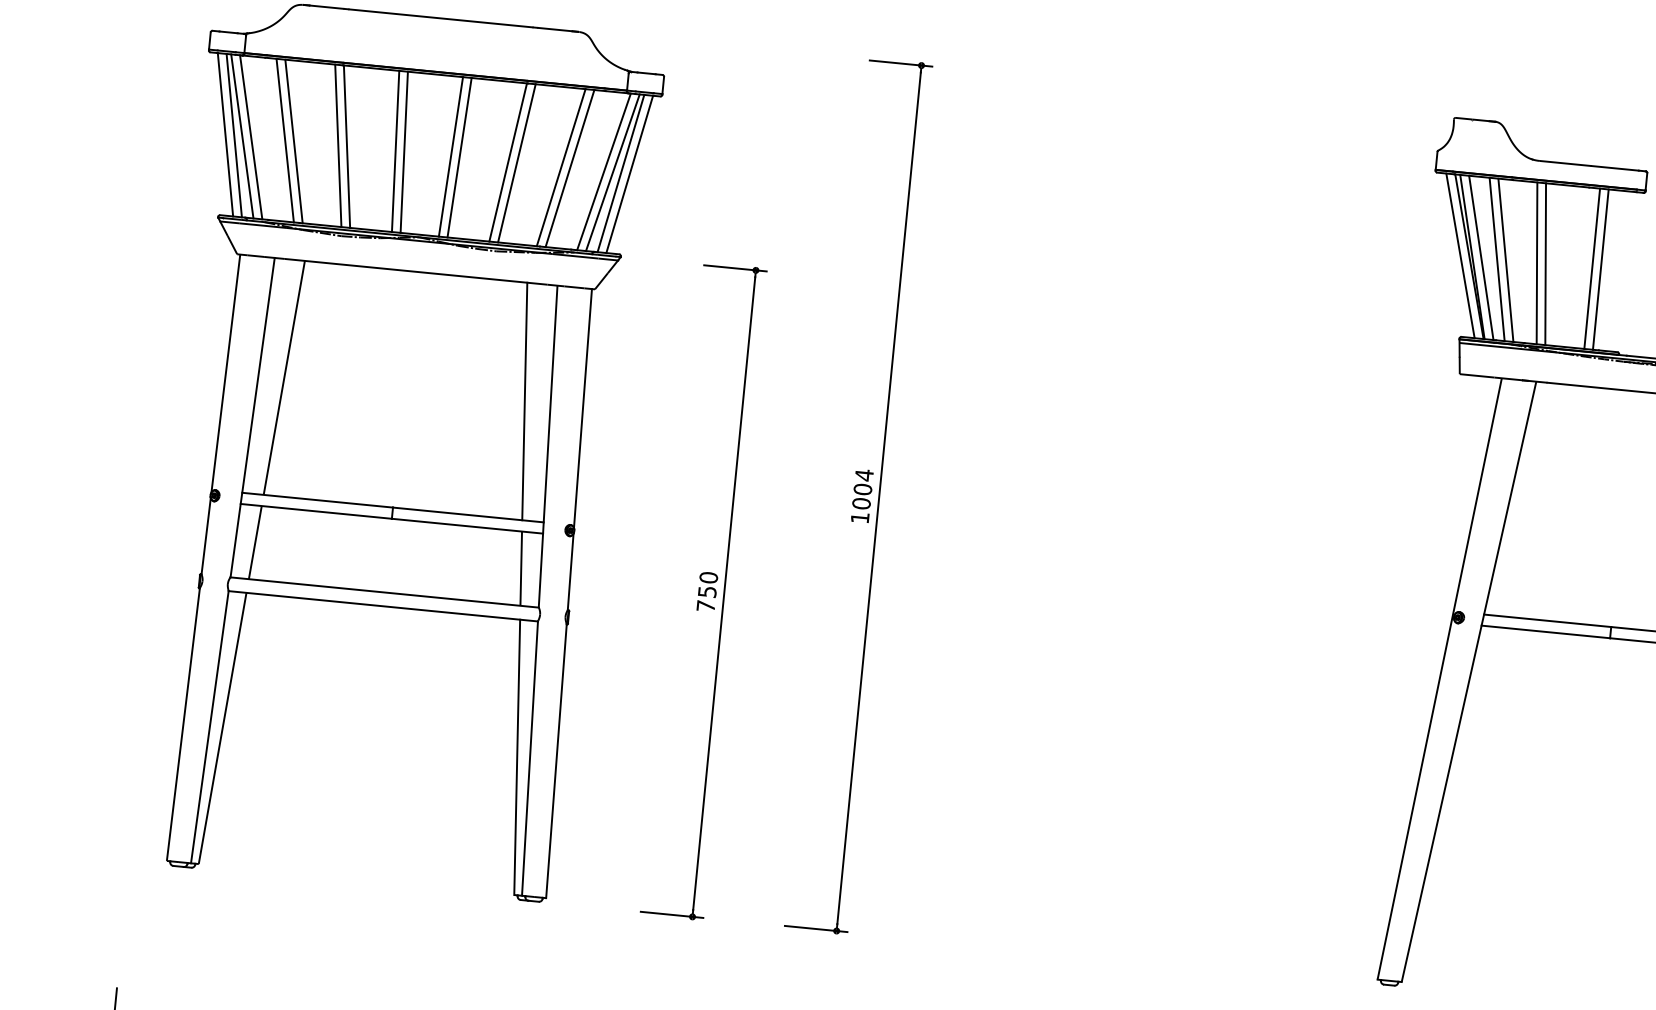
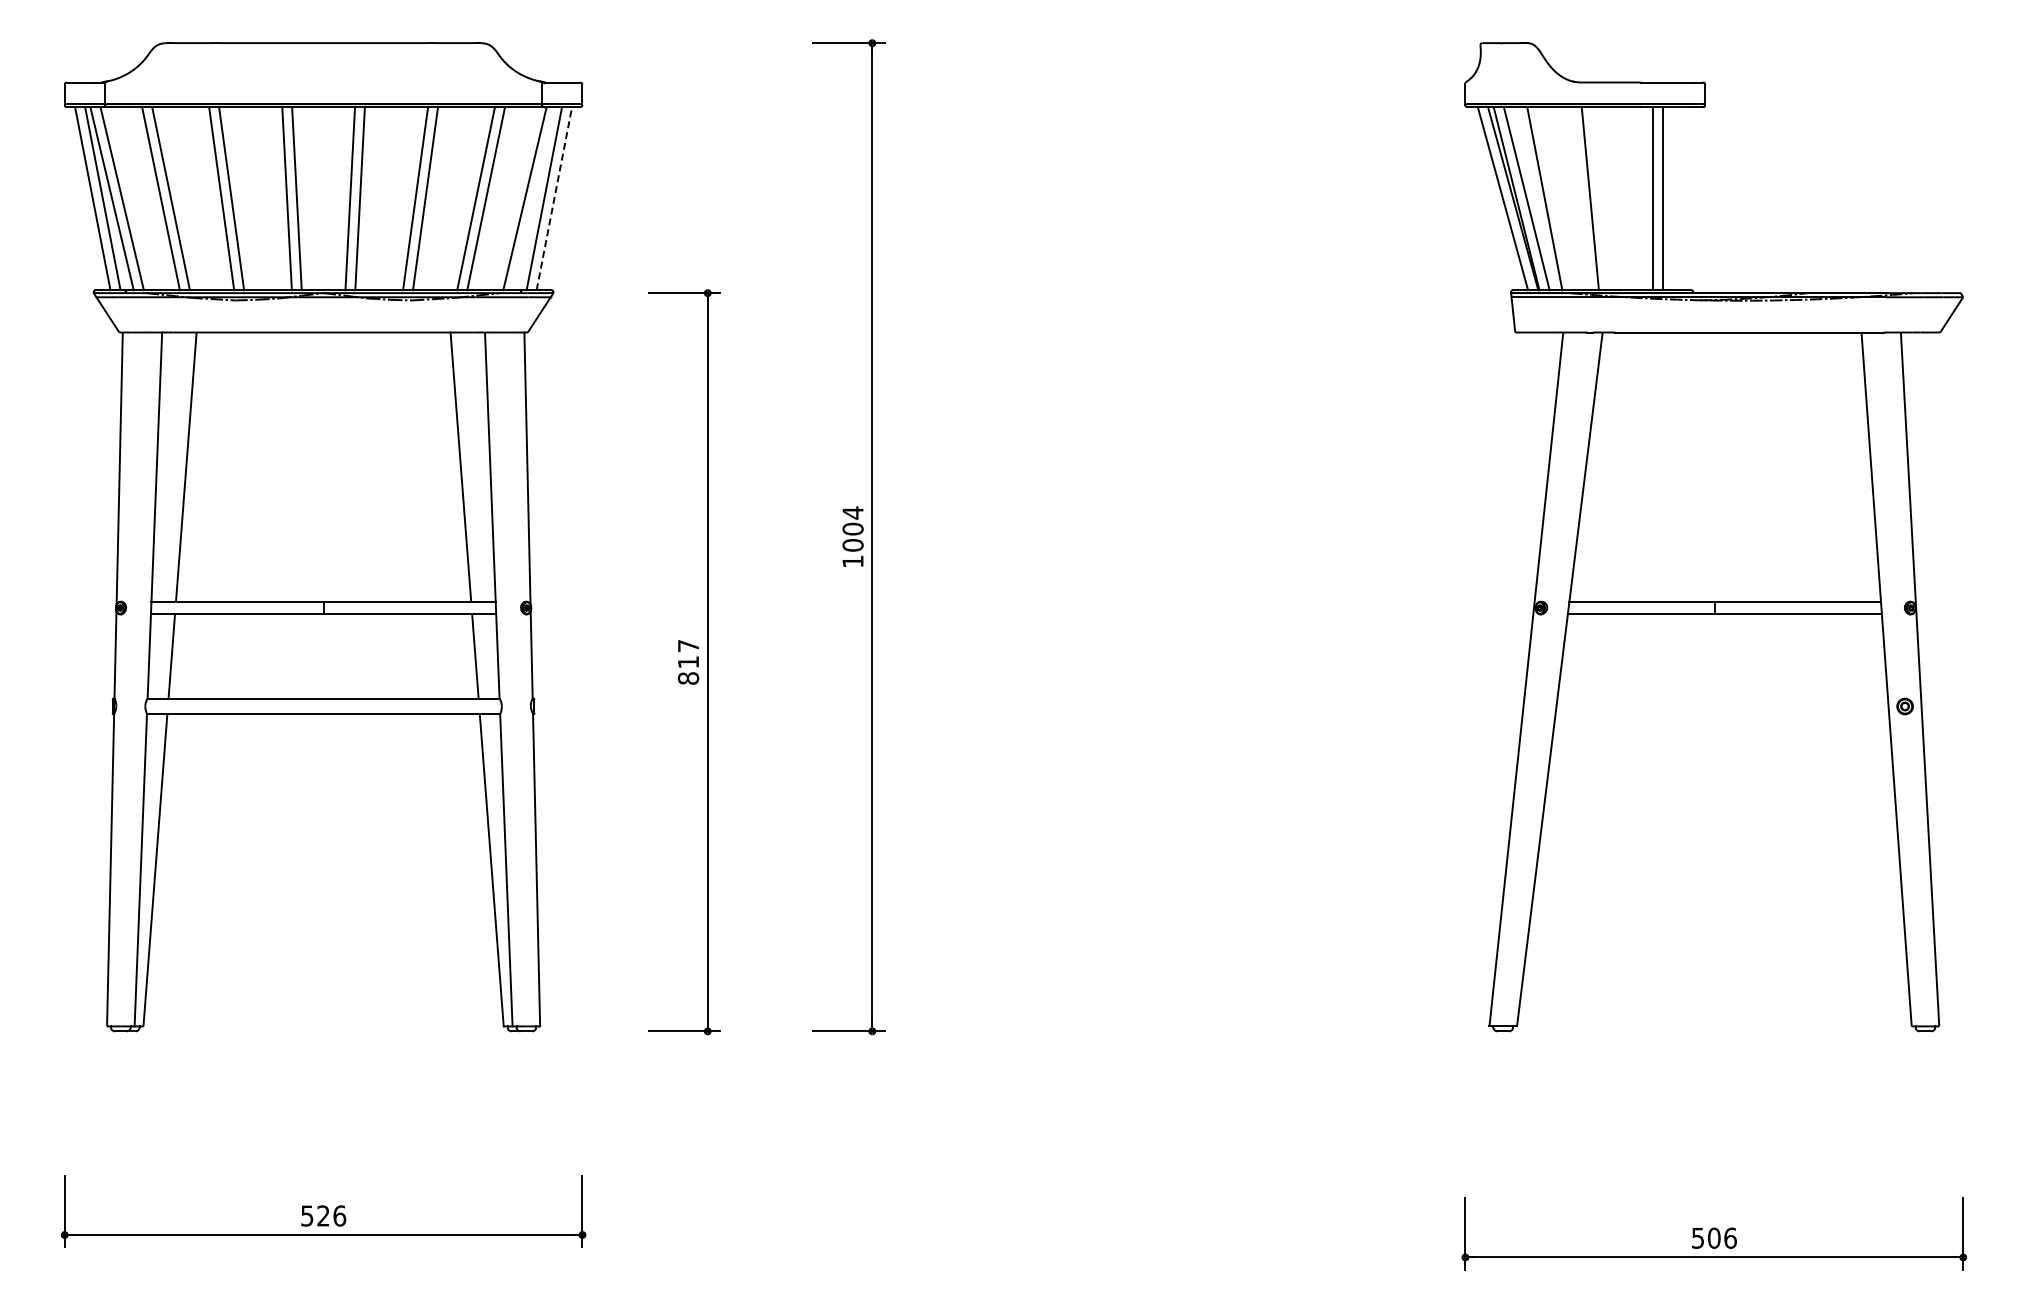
line: (612, 172) -> (534, 198), removed
line: (629, 174) -> (554, 198), solid -> dashed
line: (1505, 260) -> (1554, 198), removed
line: (1545, 264) -> (1599, 198), removed
text: (707, 591) -> (688, 661), 750 -> 817

